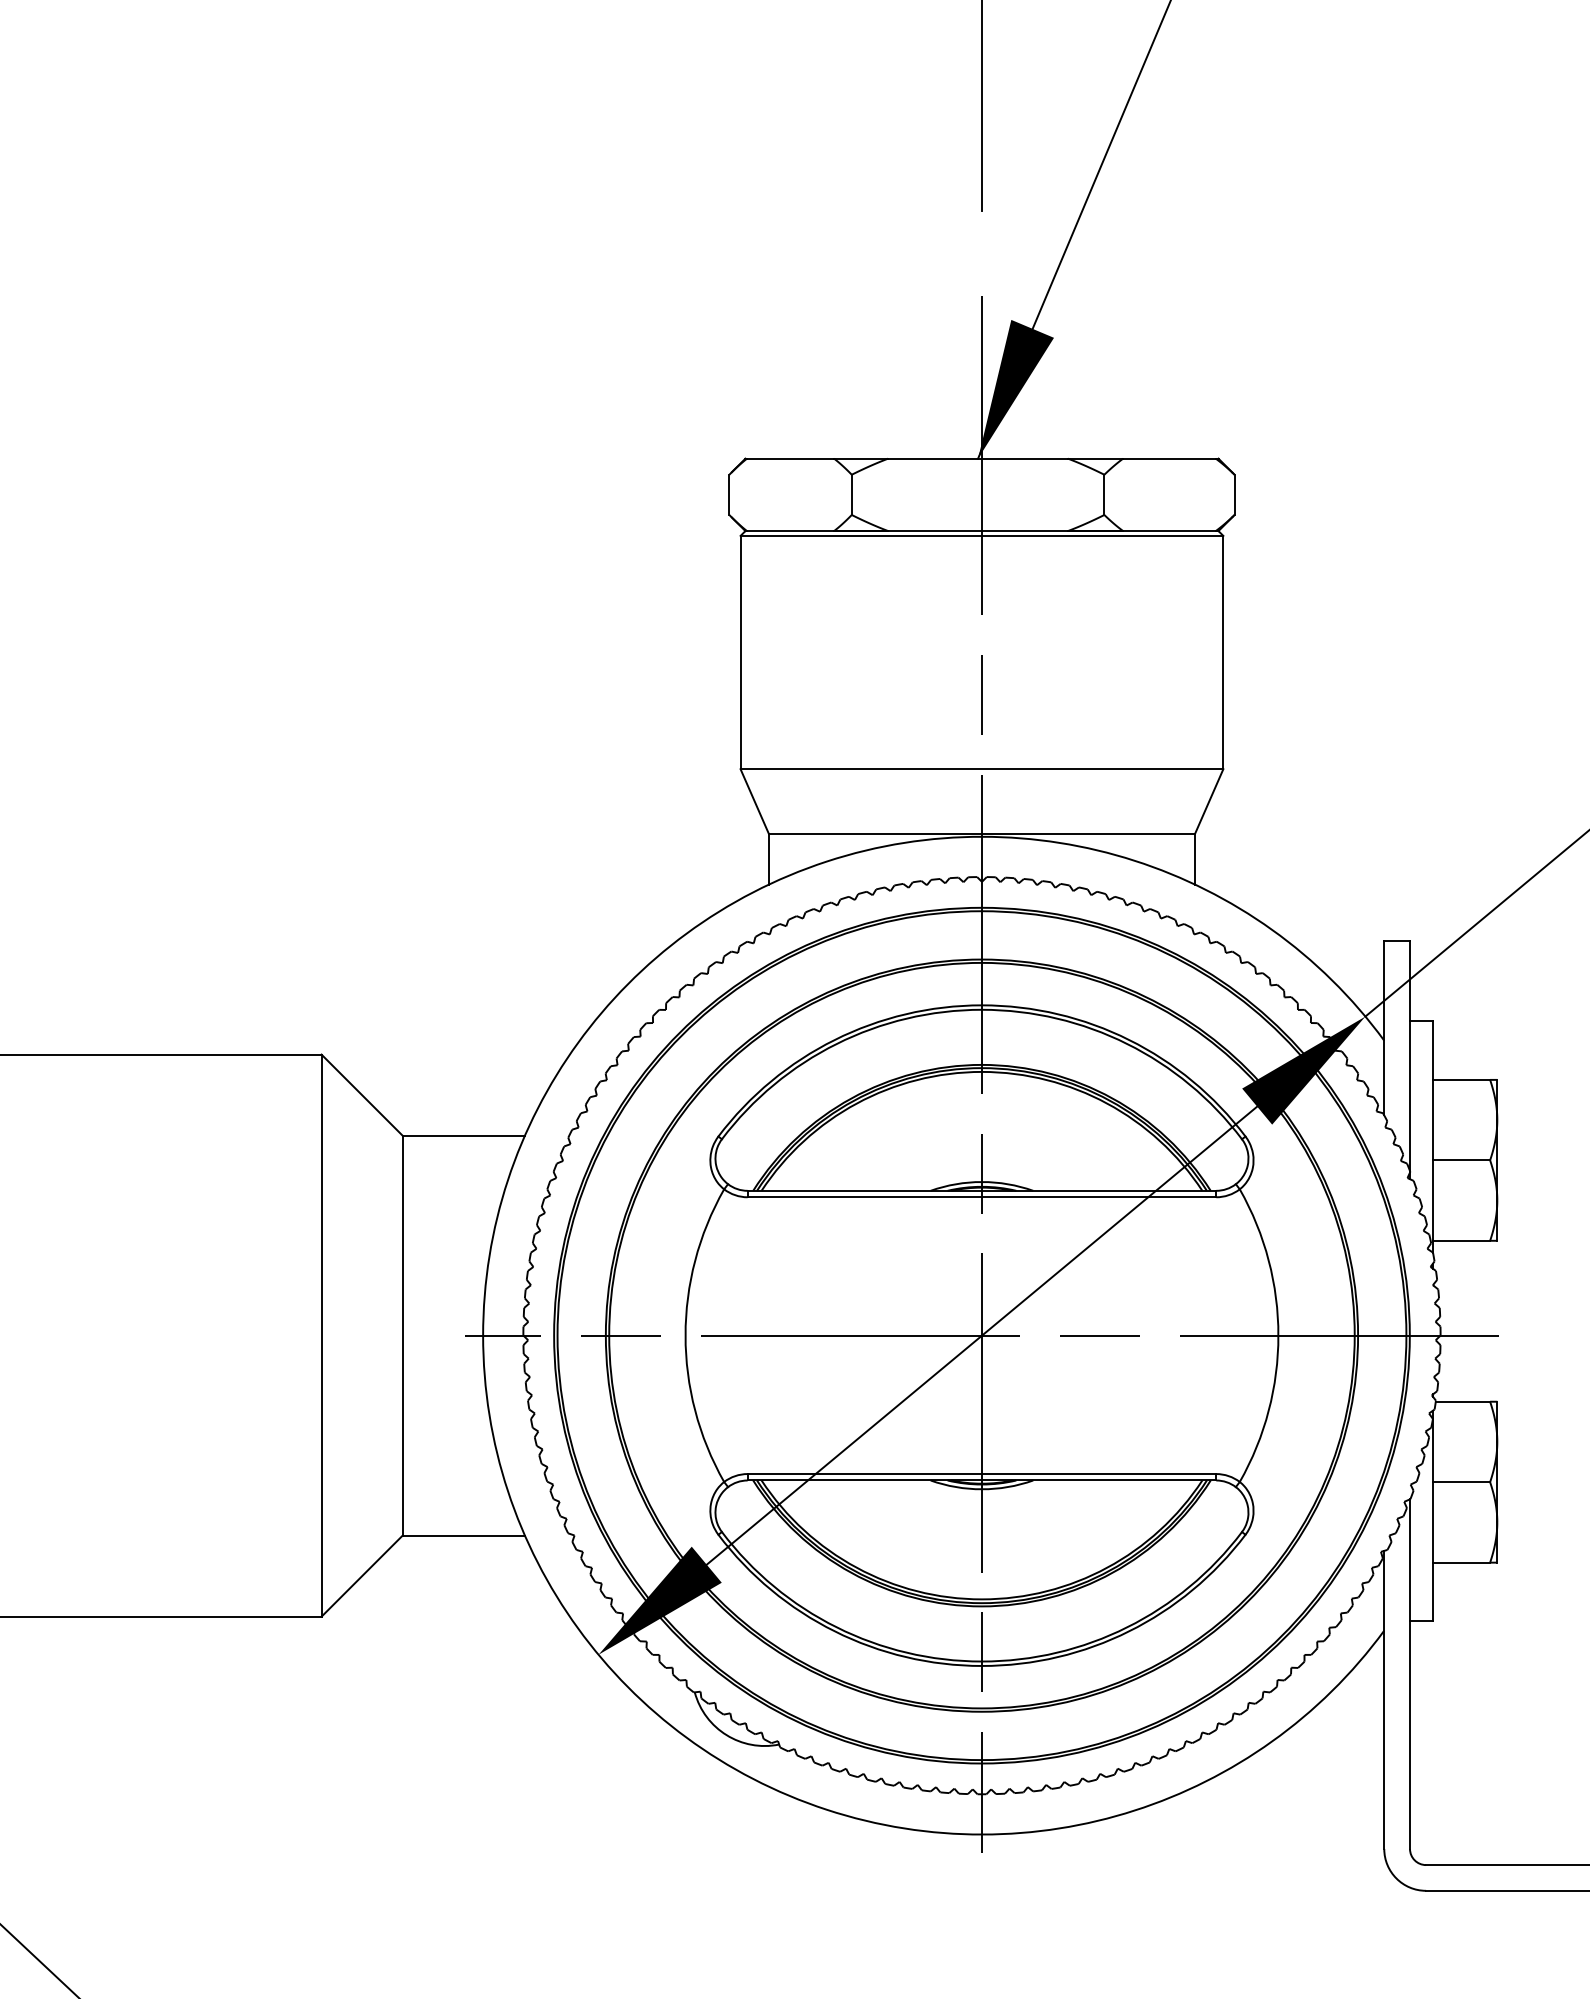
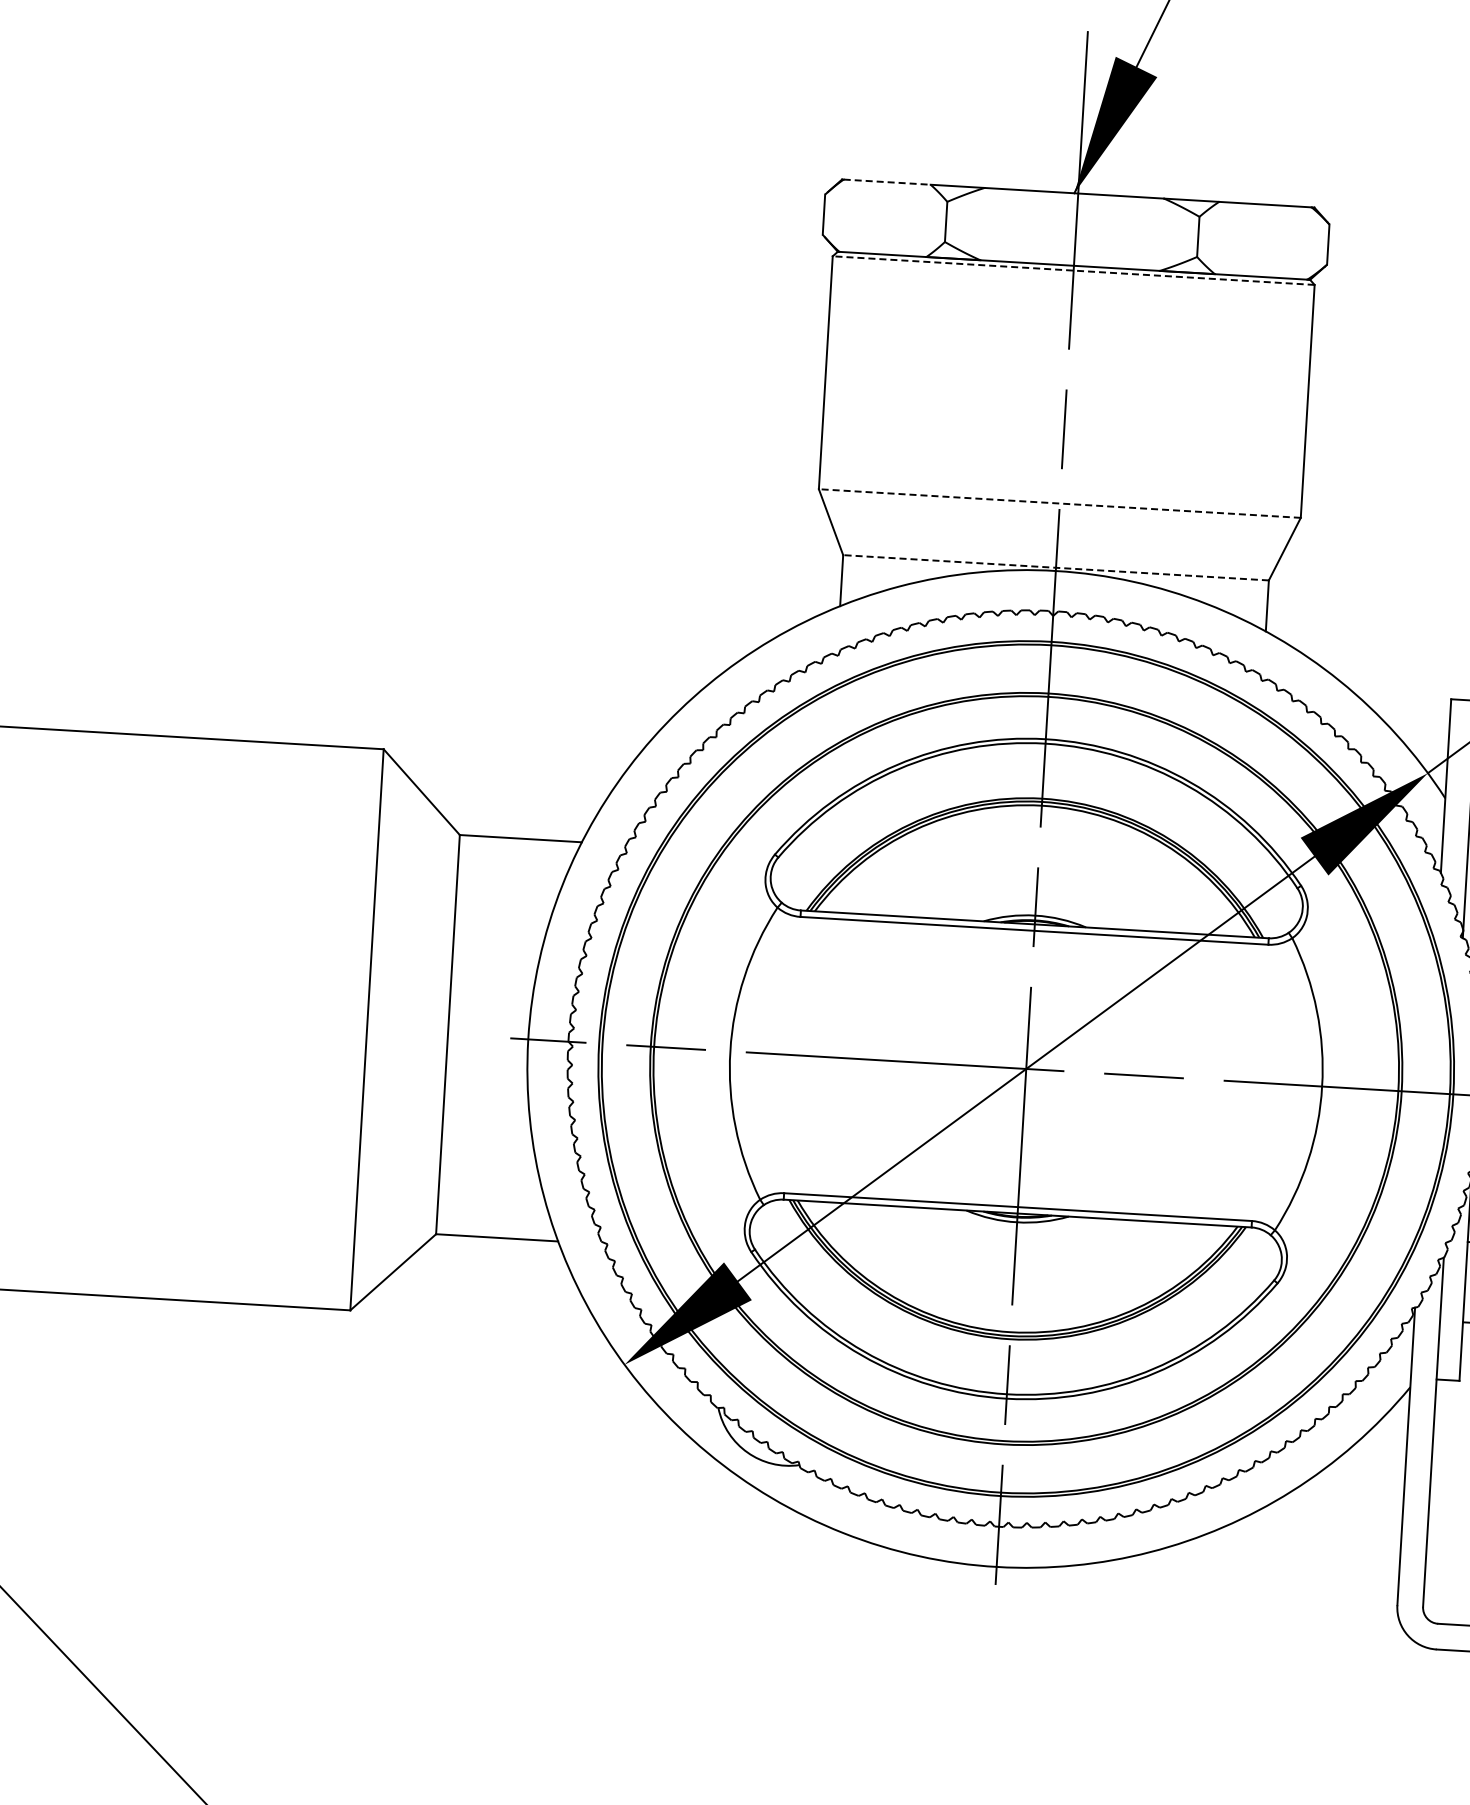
line: (790, 458) -> (887, 182), solid -> dashed
line: (981, 535) -> (1073, 270), solid -> dashed
line: (981, 769) -> (1059, 503), solid -> dashed
line: (981, 833) -> (1055, 567), solid -> dashed

